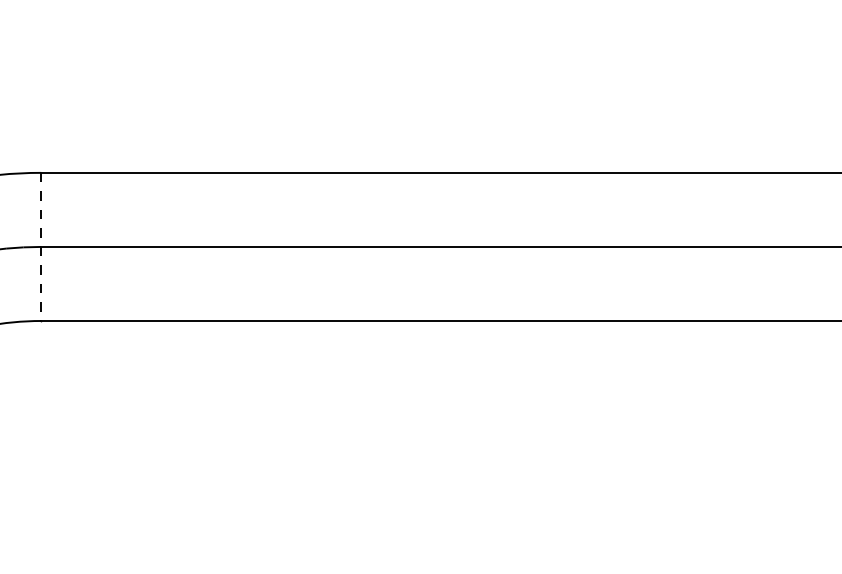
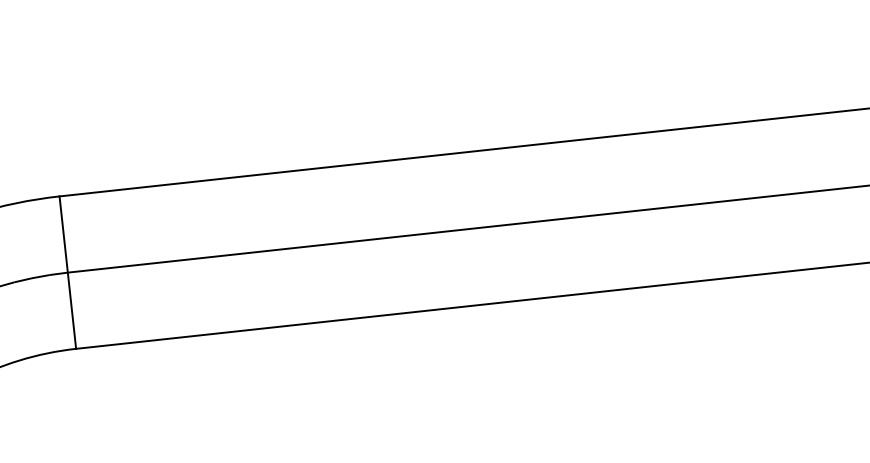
line: (41, 247) -> (68, 273), dashed -> solid

